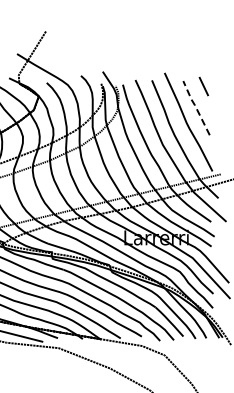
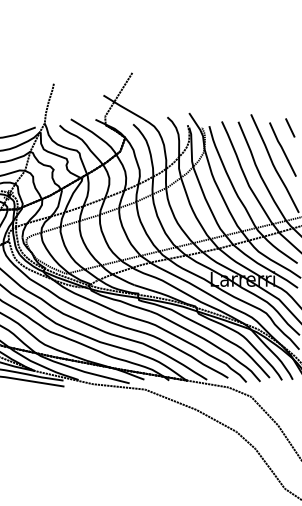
line: (196, 107) -> (282, 148), dashed -> solid

